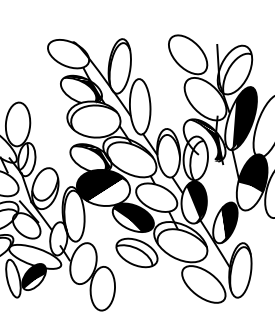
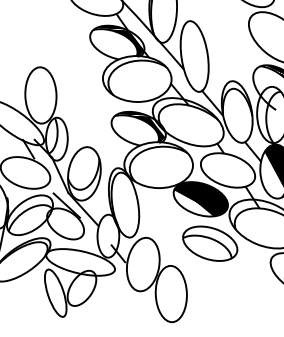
fill: (100, 185) -> (154, 162), removed
fill: (34, 275) -> (82, 286), removed

